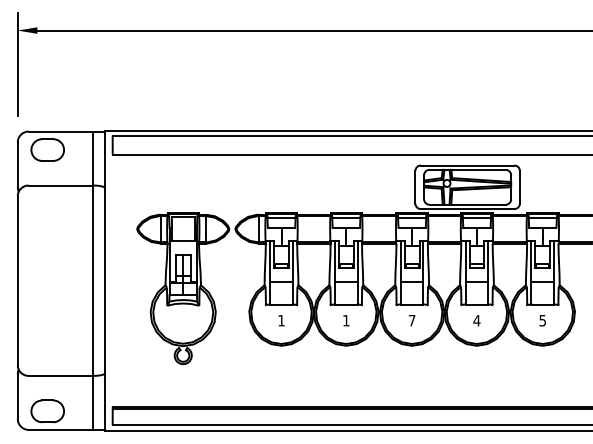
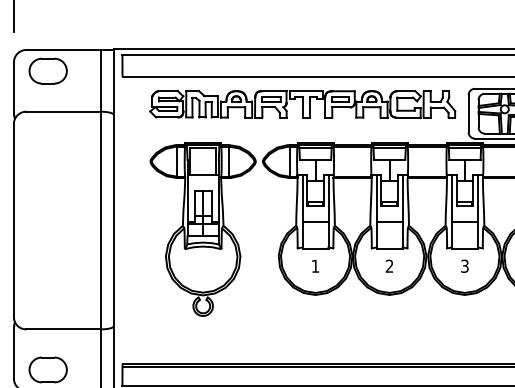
part: (269, 178) -> (301, 103), added
text: (346, 320) -> (389, 266), 1 -> 2
text: (411, 320) -> (464, 266), 7 -> 3

